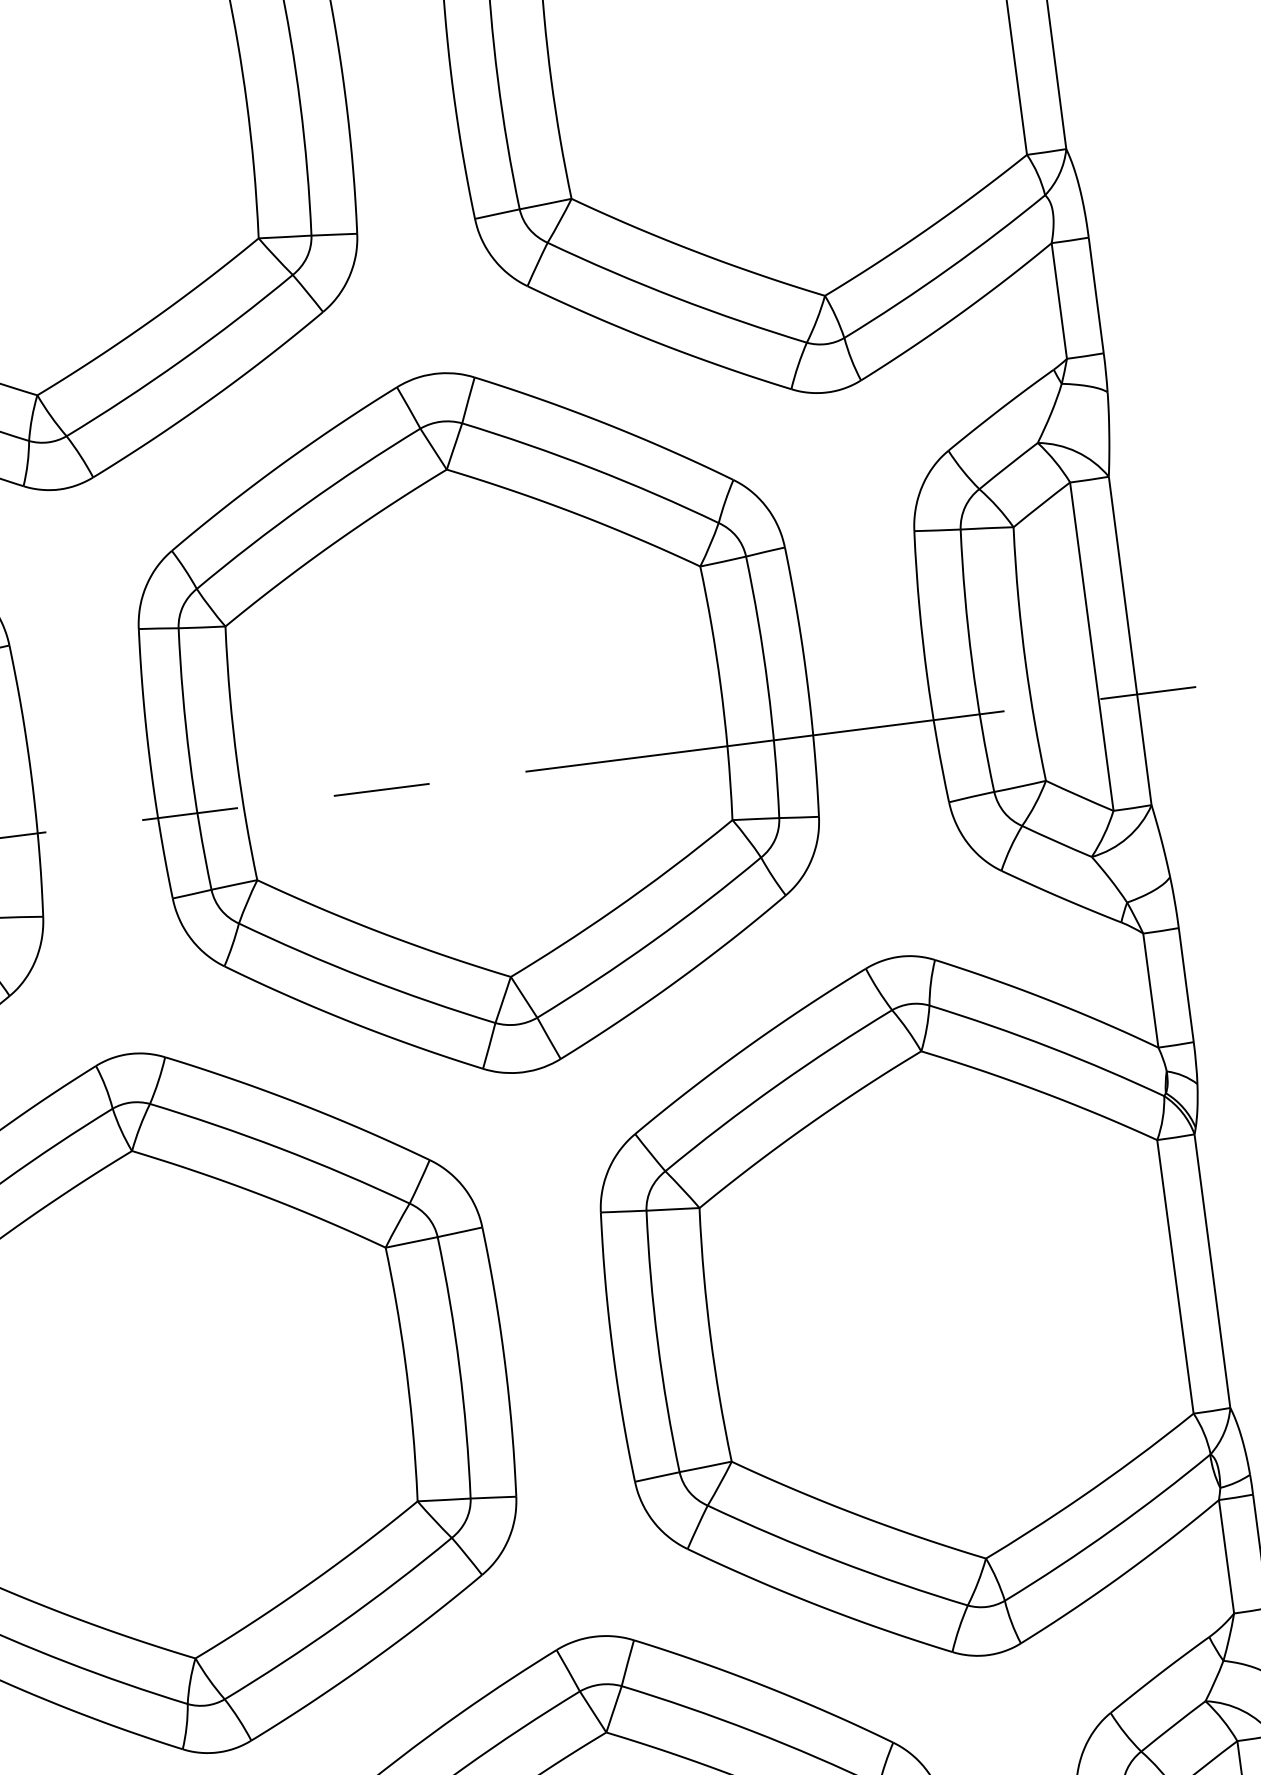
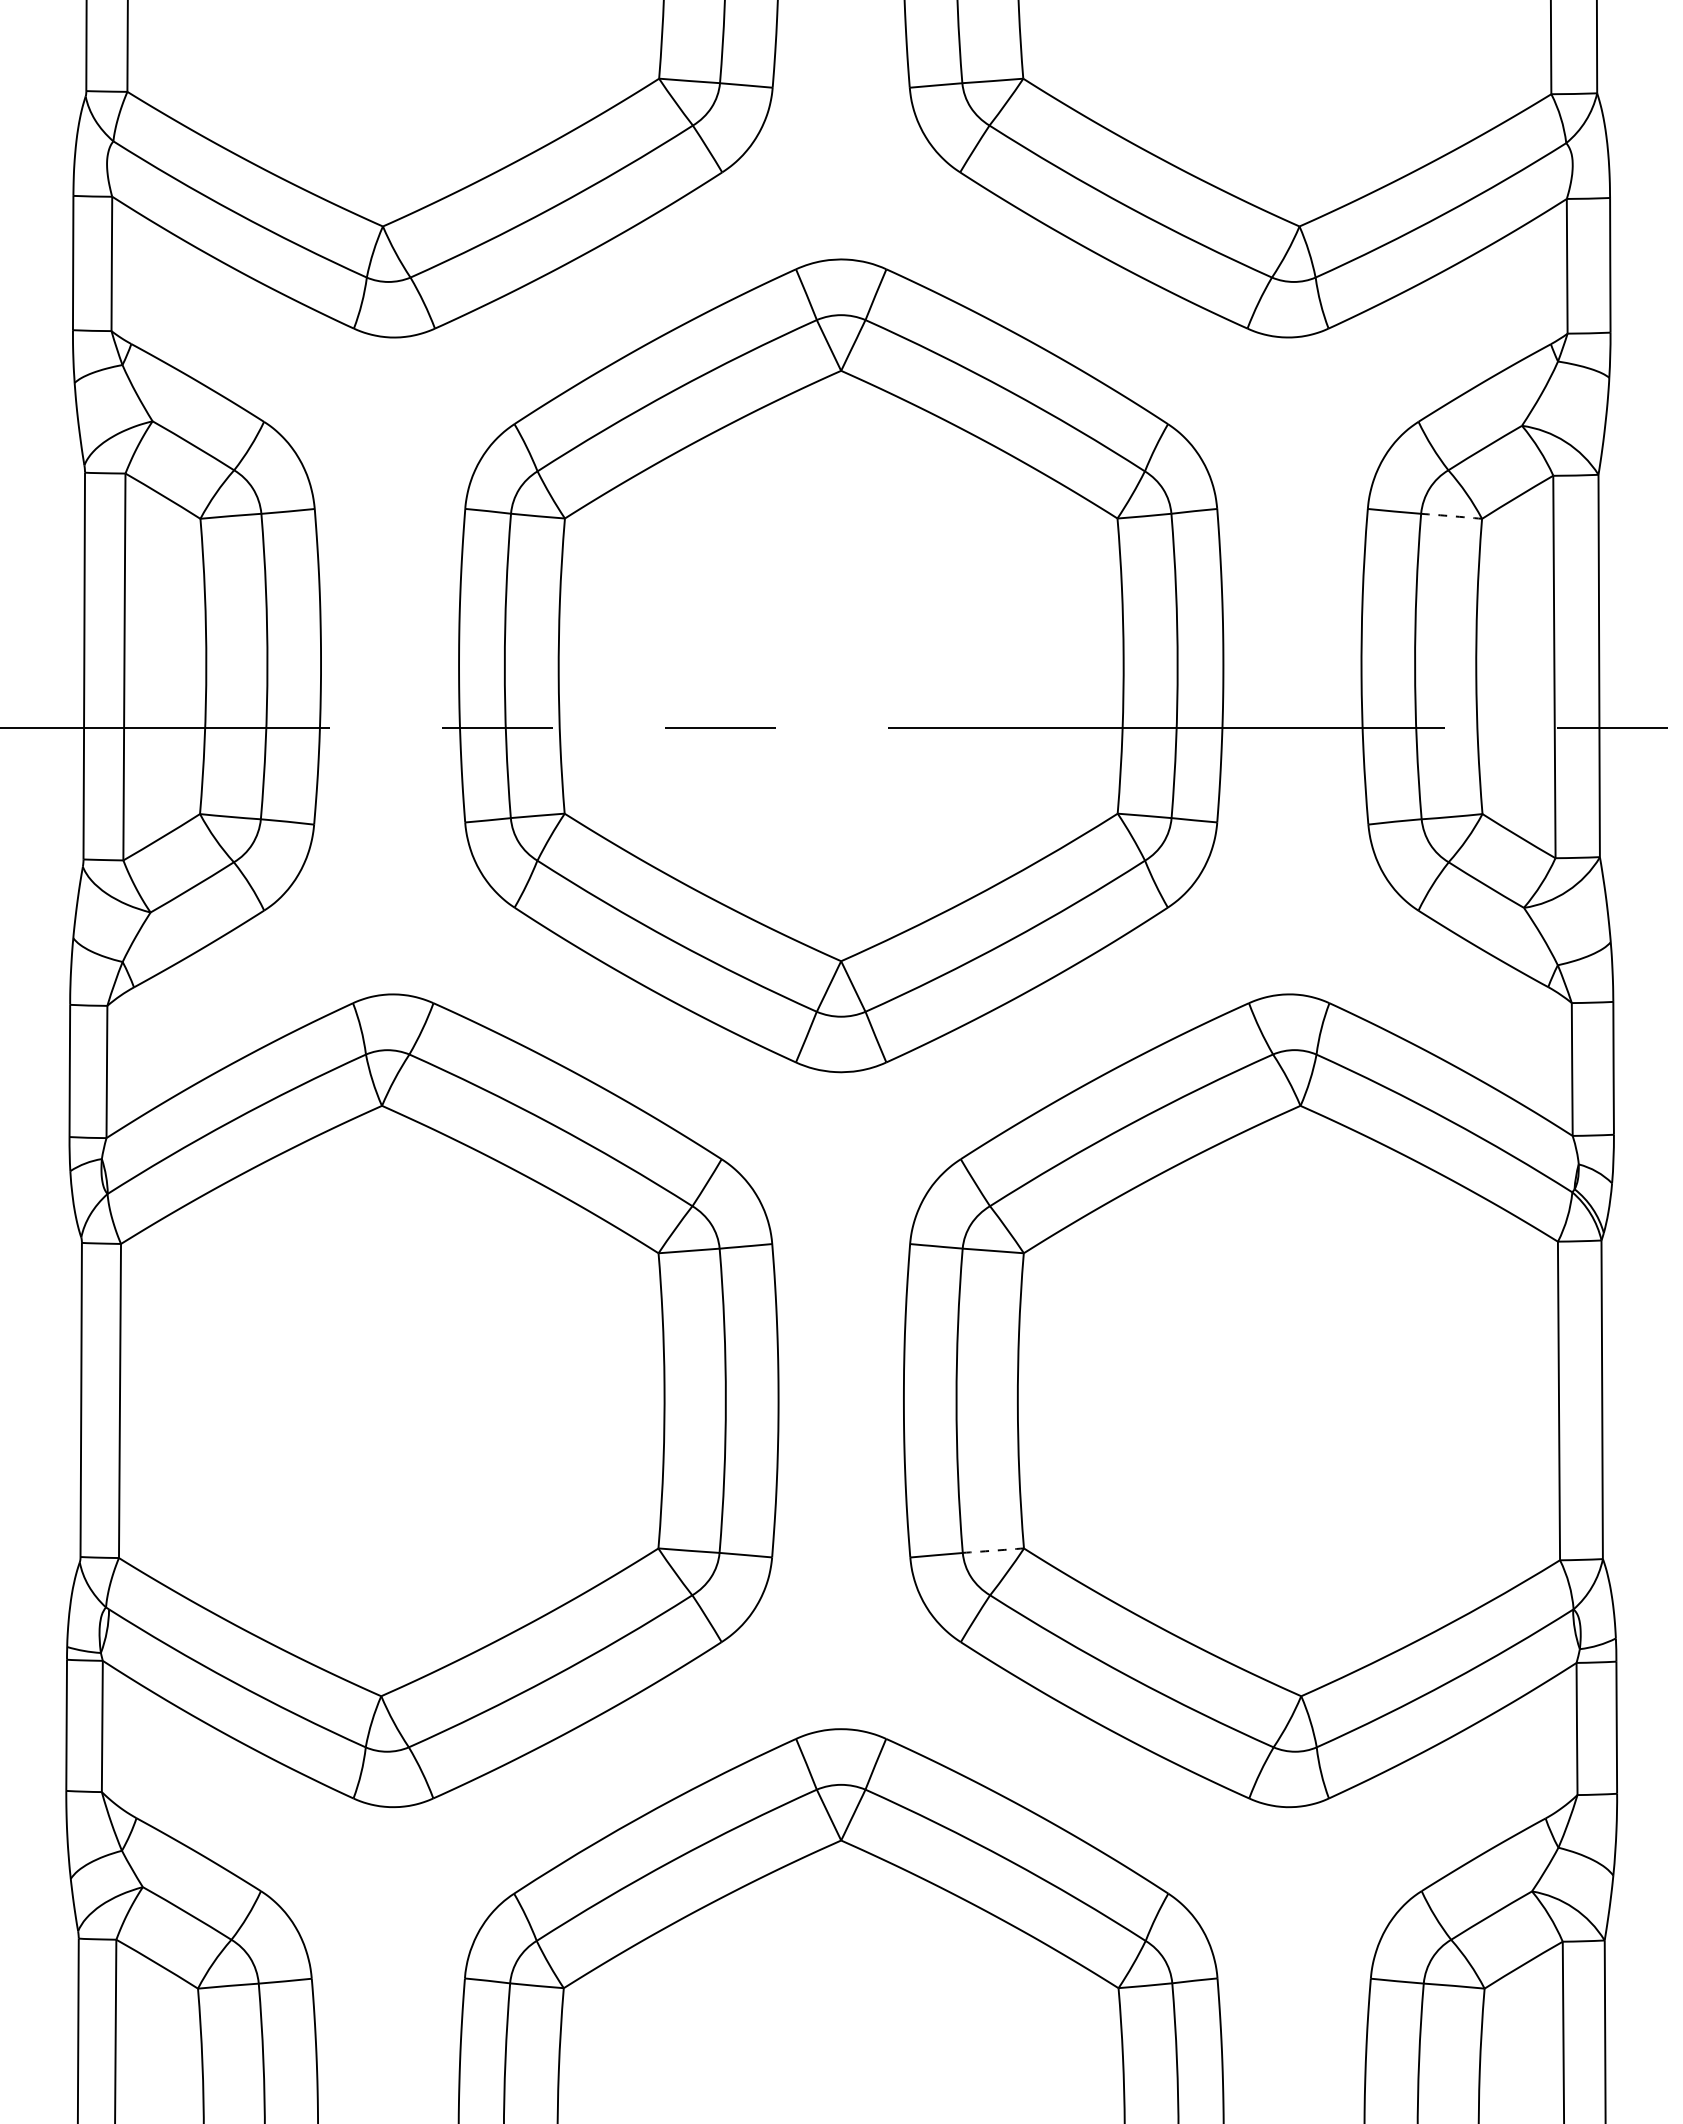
arc: (987, 528) -> (1451, 516), solid -> dashed
arc: (705, 1466) -> (993, 1550), solid -> dashed

